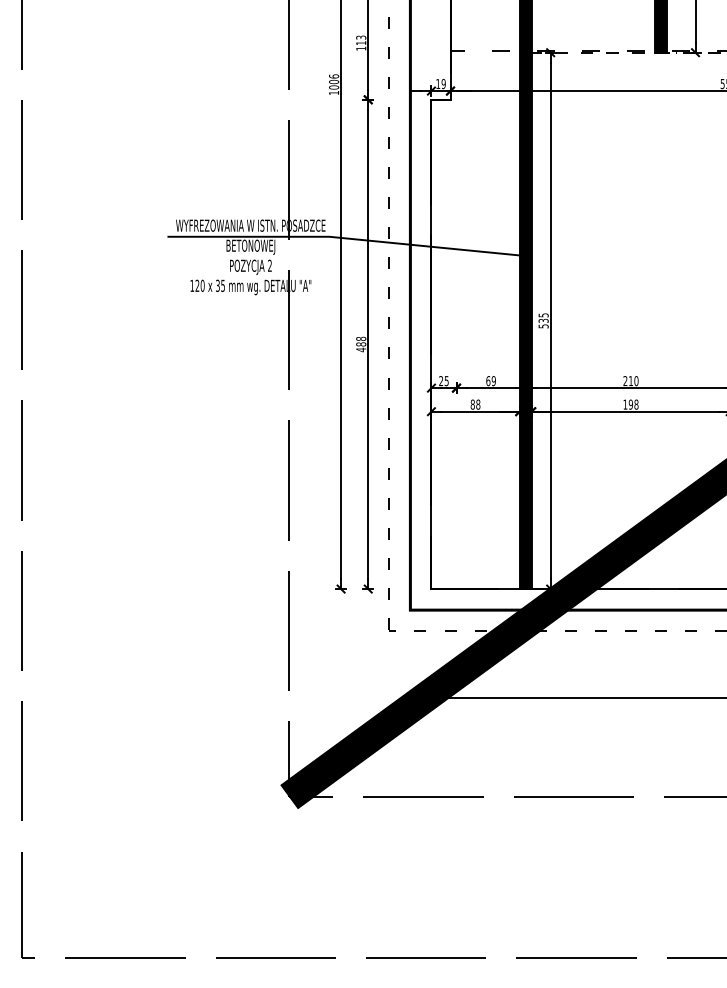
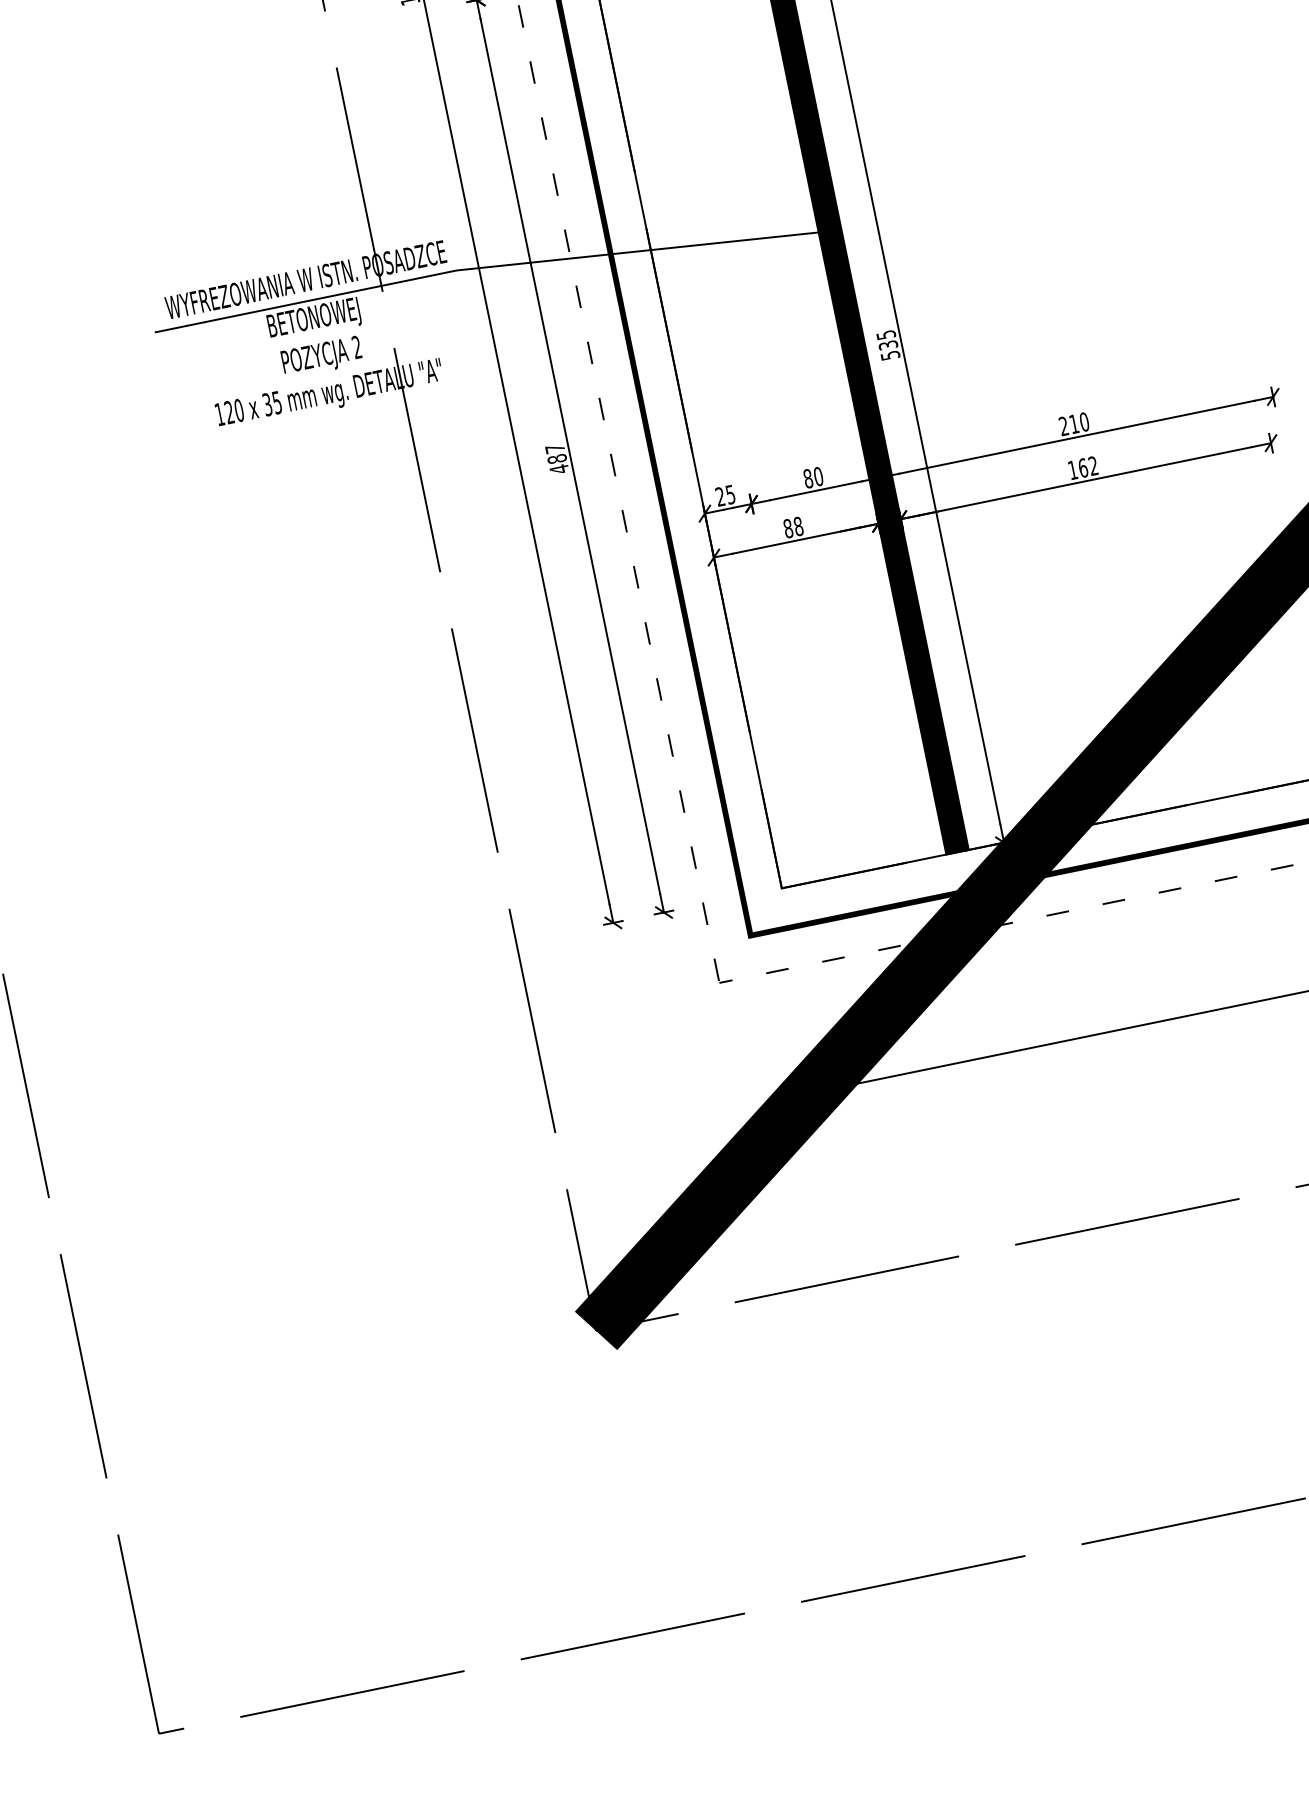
text: (361, 338) -> (555, 447), 488 -> 487
text: (490, 381) -> (812, 478), 69 -> 80
text: (633, 404) -> (1087, 466), 198 -> 162

